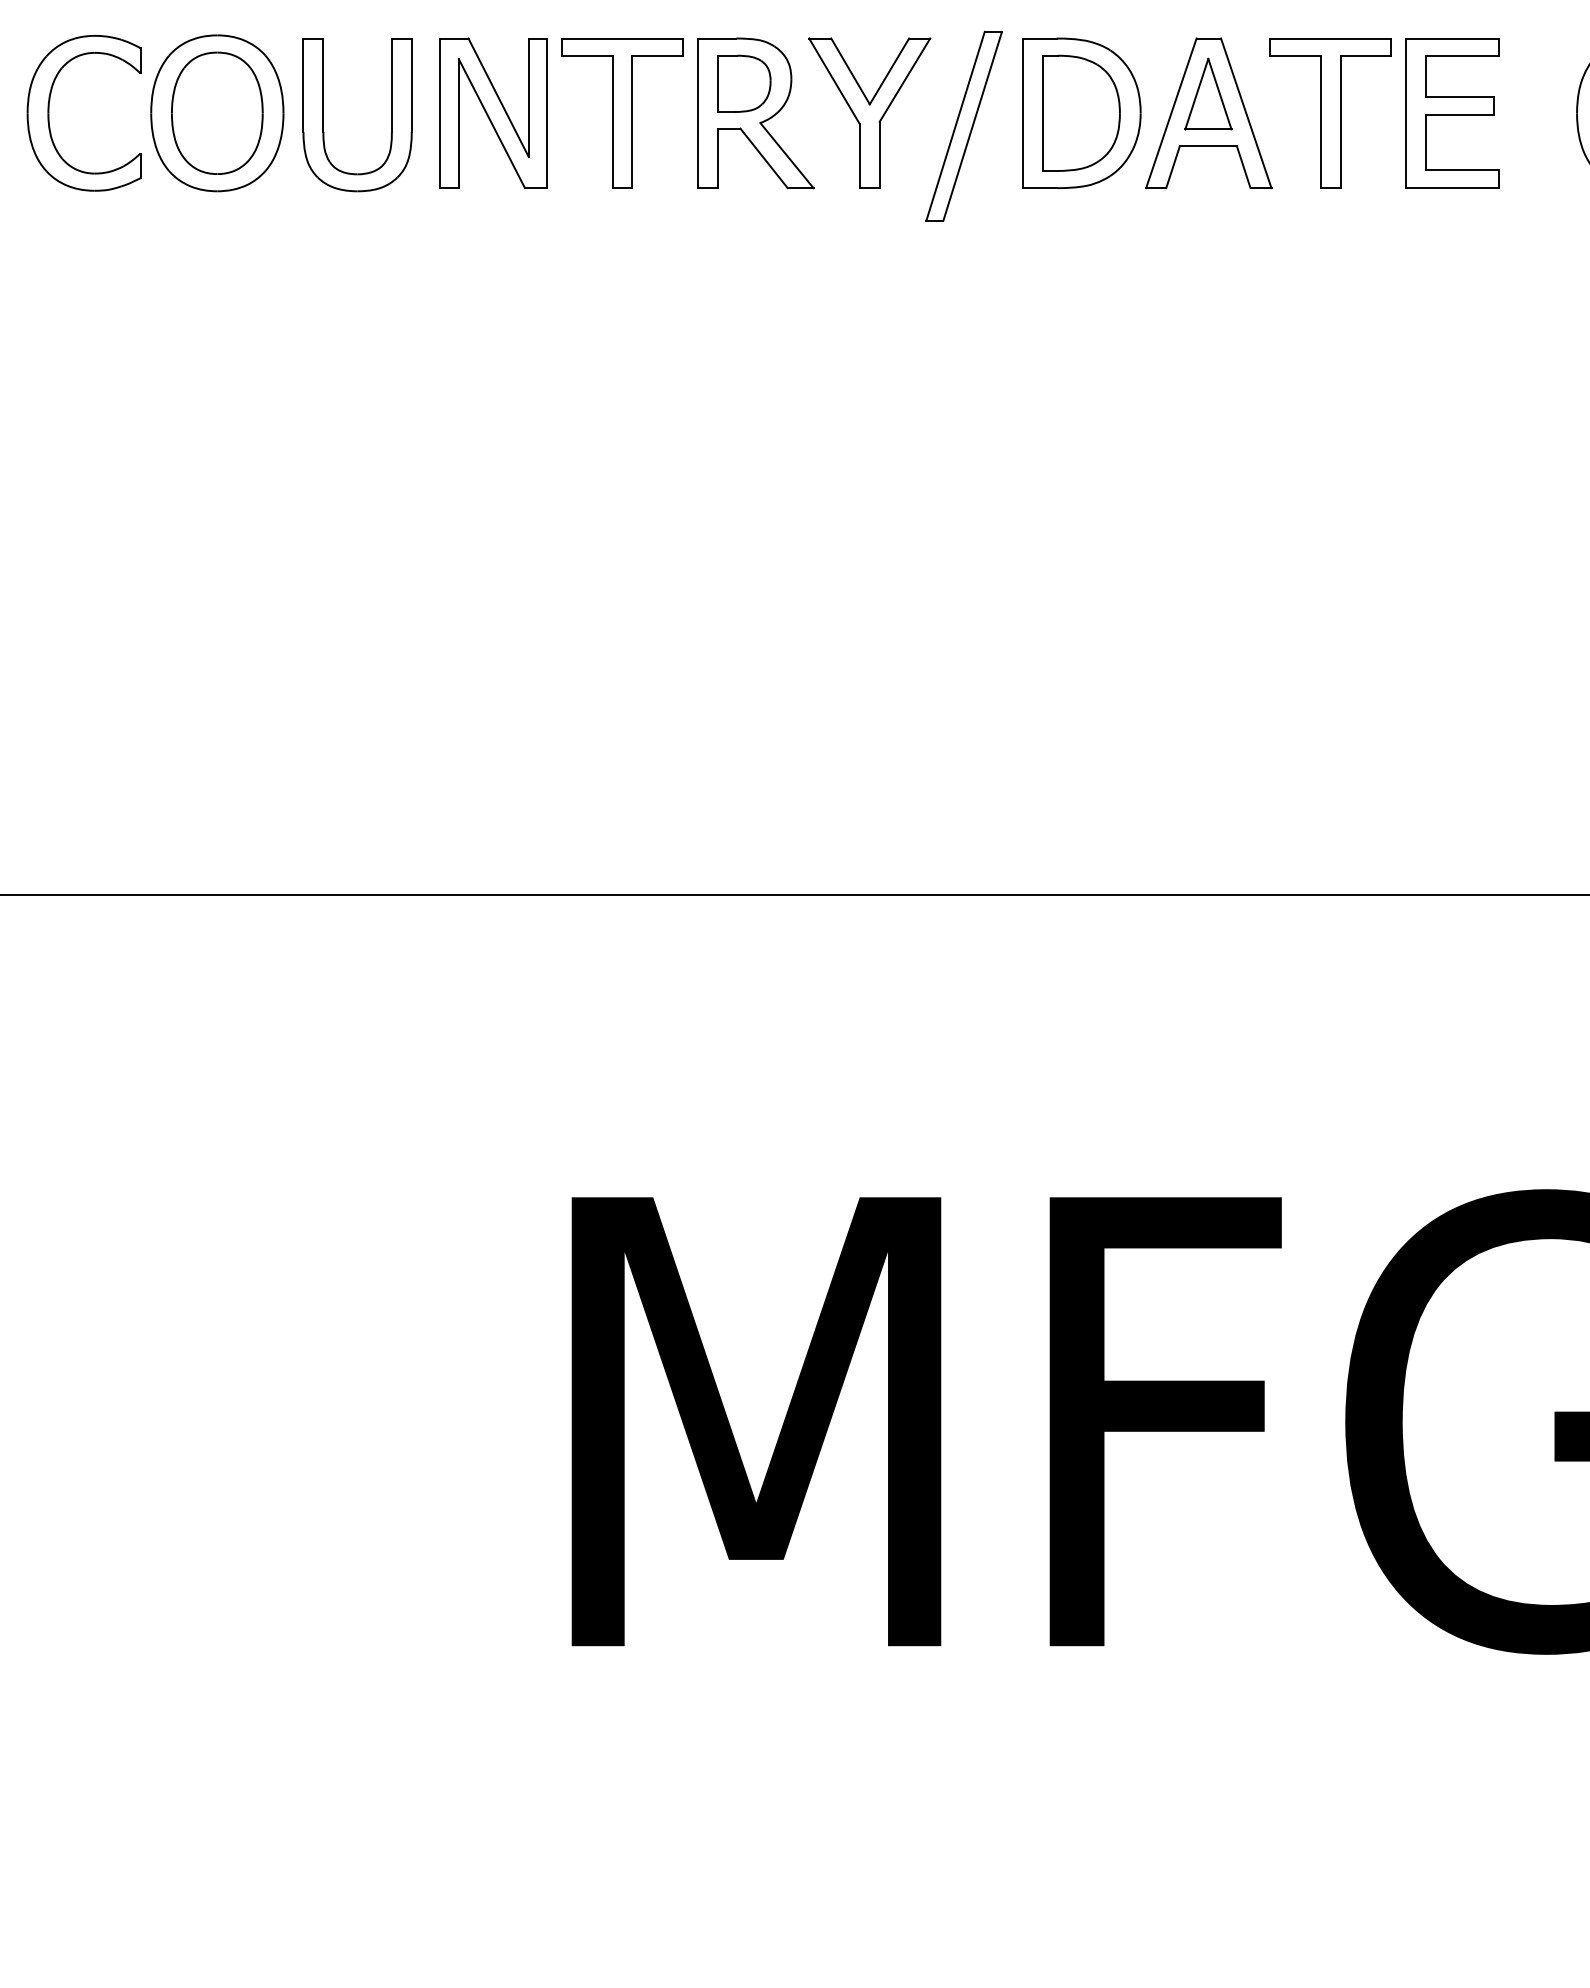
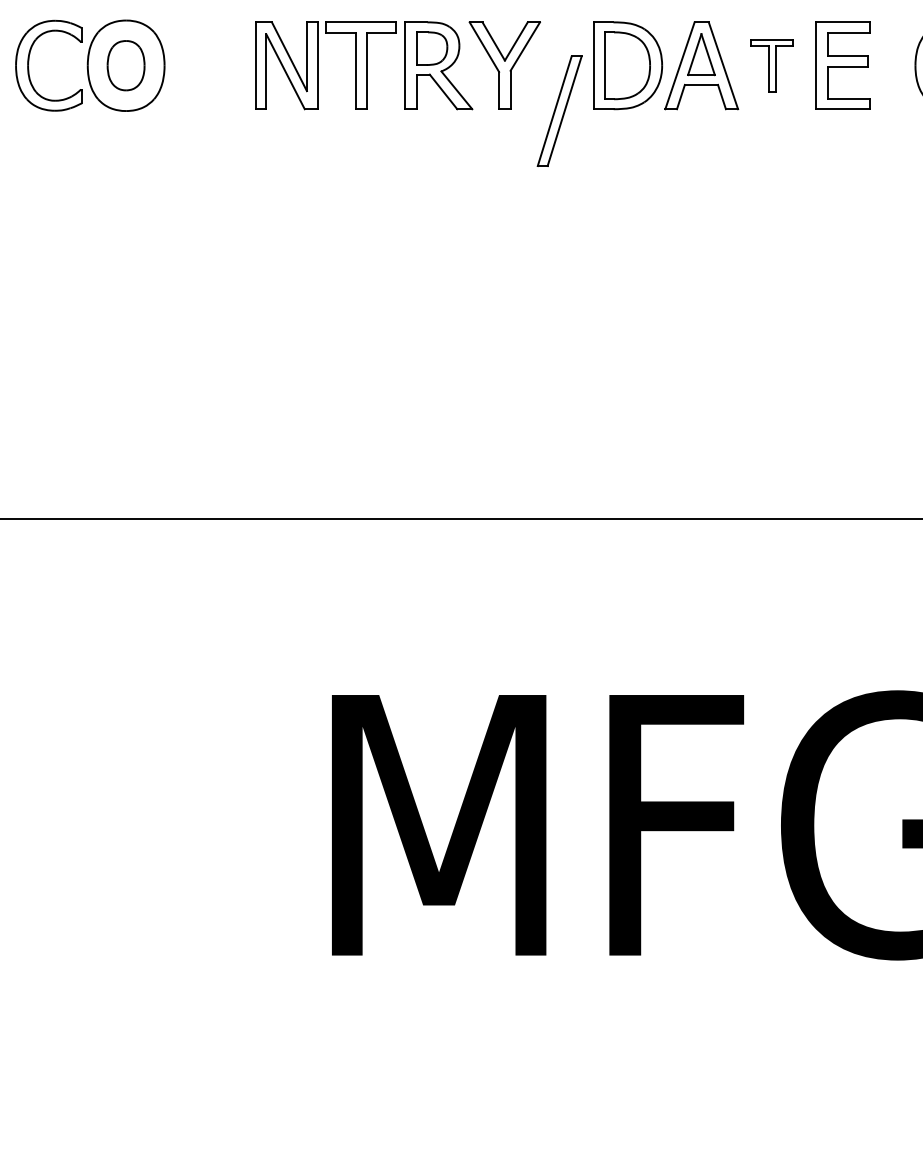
part: (216, 112) -> (125, 65), size x0.7
part: (1329, 112) -> (771, 65), size x0.6
part: (324, 114) -> (188, 66), removed
part: (963, 124) -> (559, 110), moved

